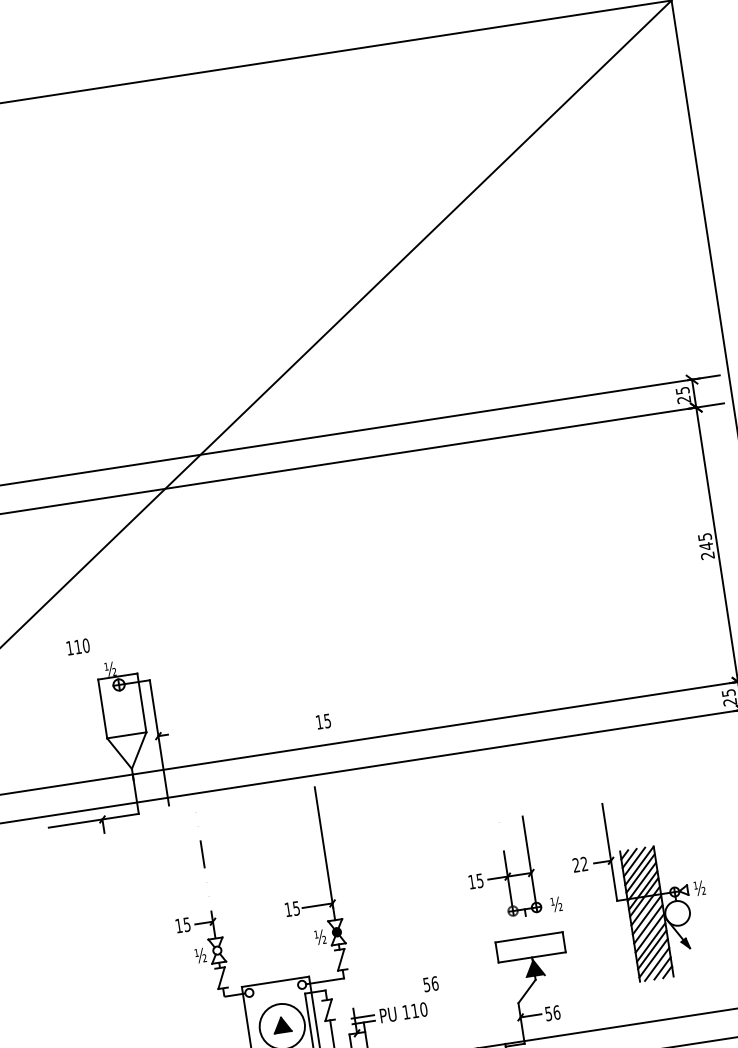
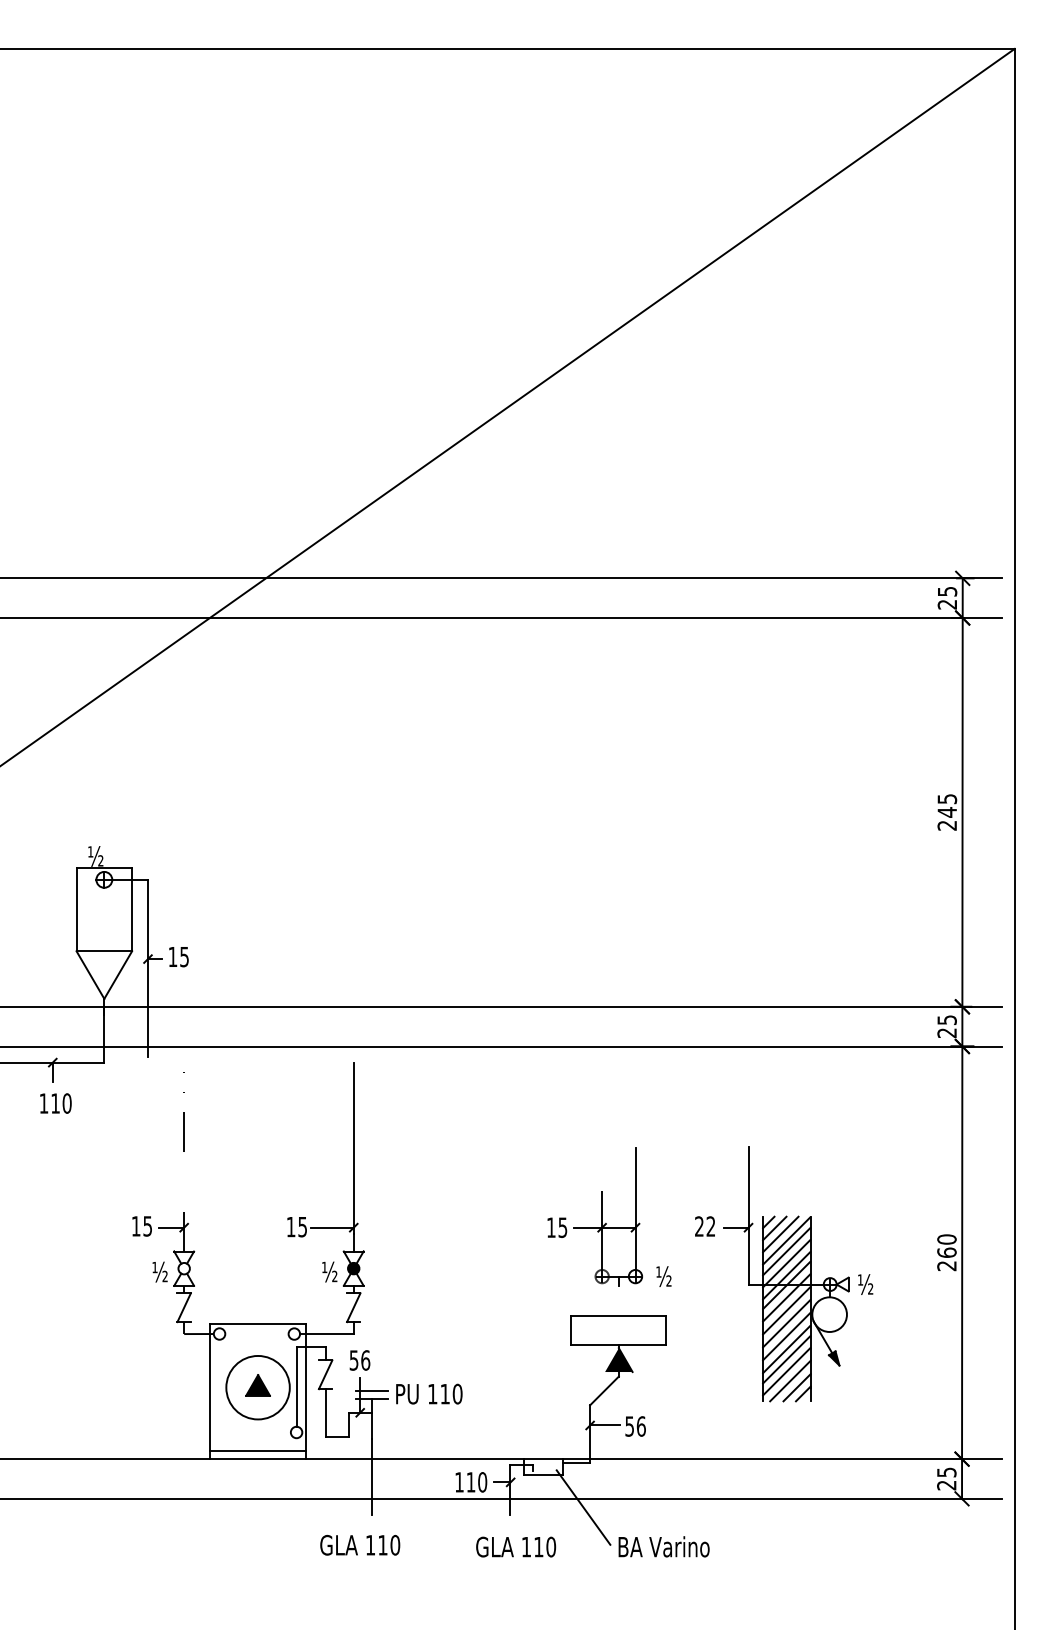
text: (78, 646) -> (55, 1103), moved
text: (323, 722) -> (178, 957), moved
text: (430, 984) -> (359, 1360), moved

